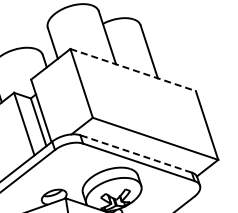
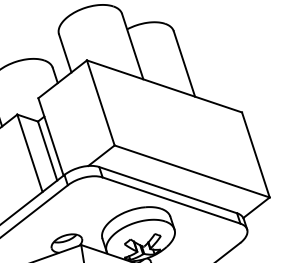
line: (133, 70) -> (164, 86), dashed -> solid
line: (136, 153) -> (168, 189), dashed -> solid

